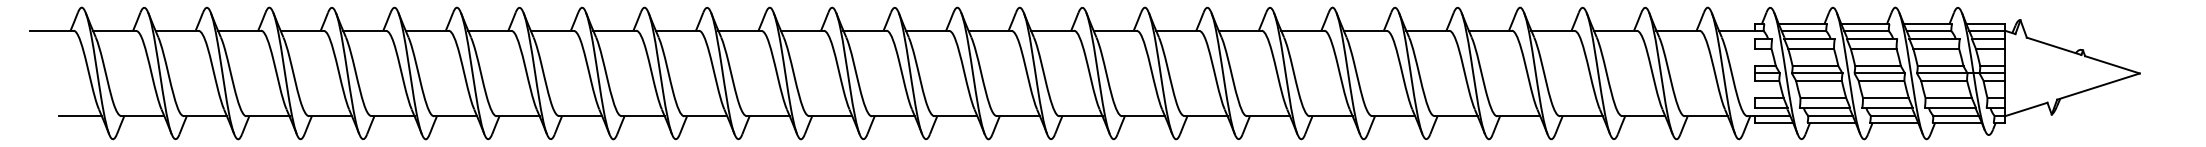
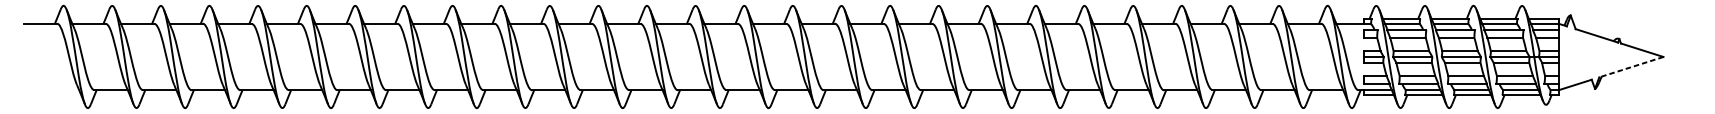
line: (2098, 86) -> (1631, 67), solid -> dashed
line: (79, 116) -> (61, 90), removed

